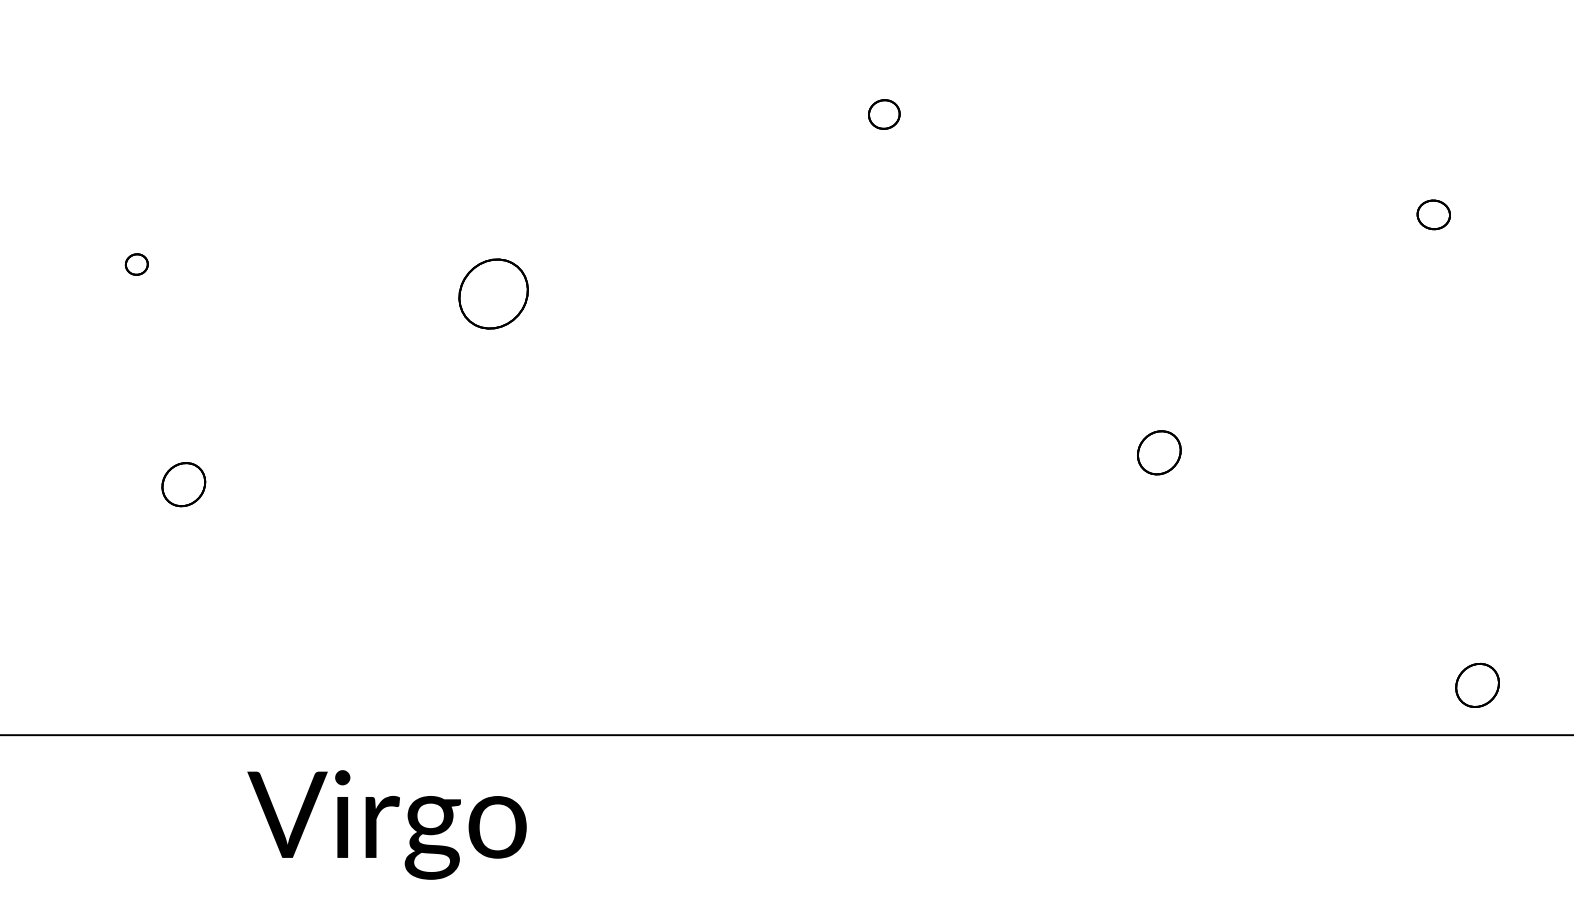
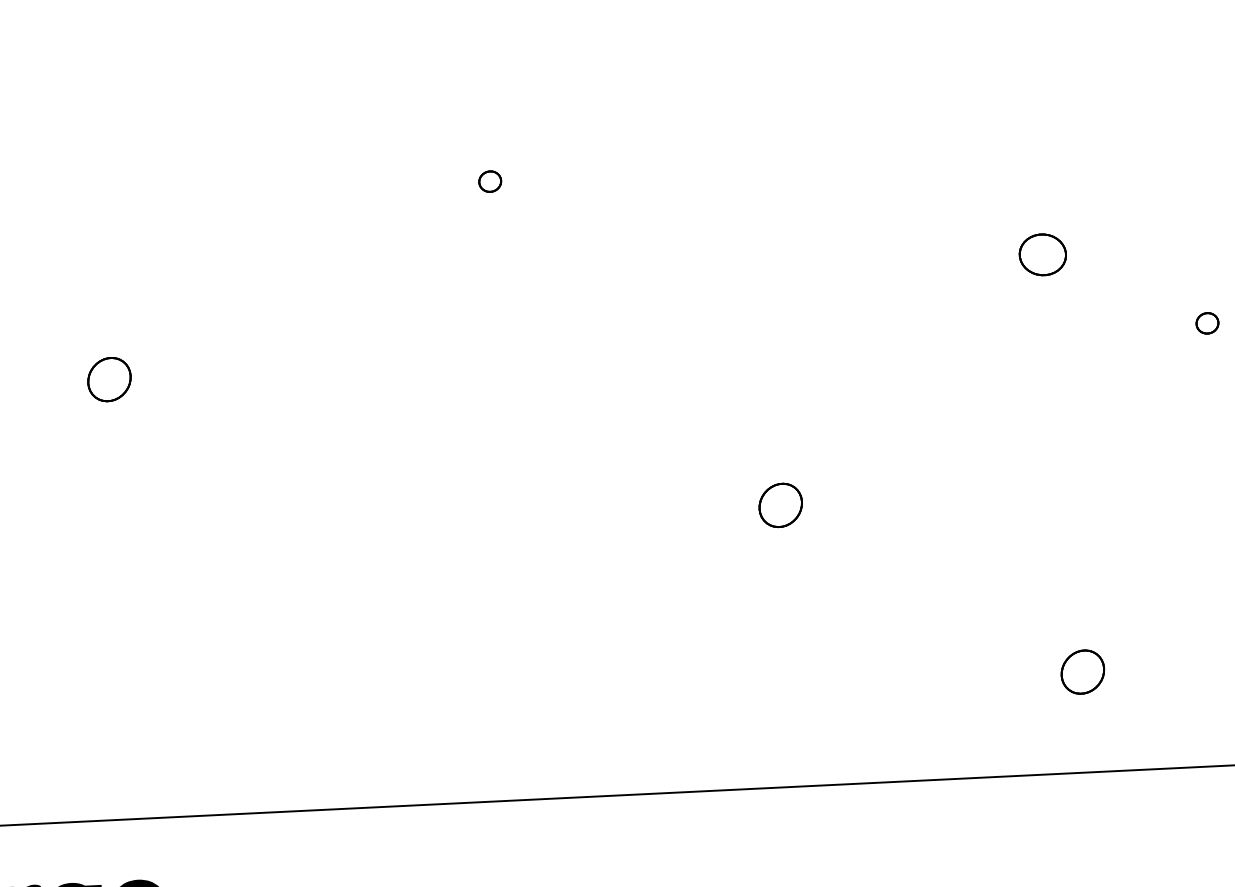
part: (884, 114) -> (490, 181), size x0.71
part: (1433, 214) -> (1042, 254), size x1.43
part: (493, 293) -> (109, 379), size x0.62
part: (1477, 684) -> (1082, 671), moved

